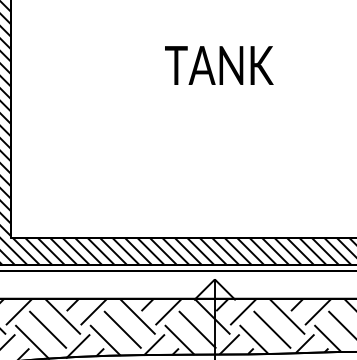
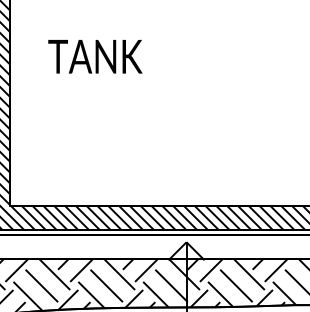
text: (219, 65) -> (95, 56), moved

